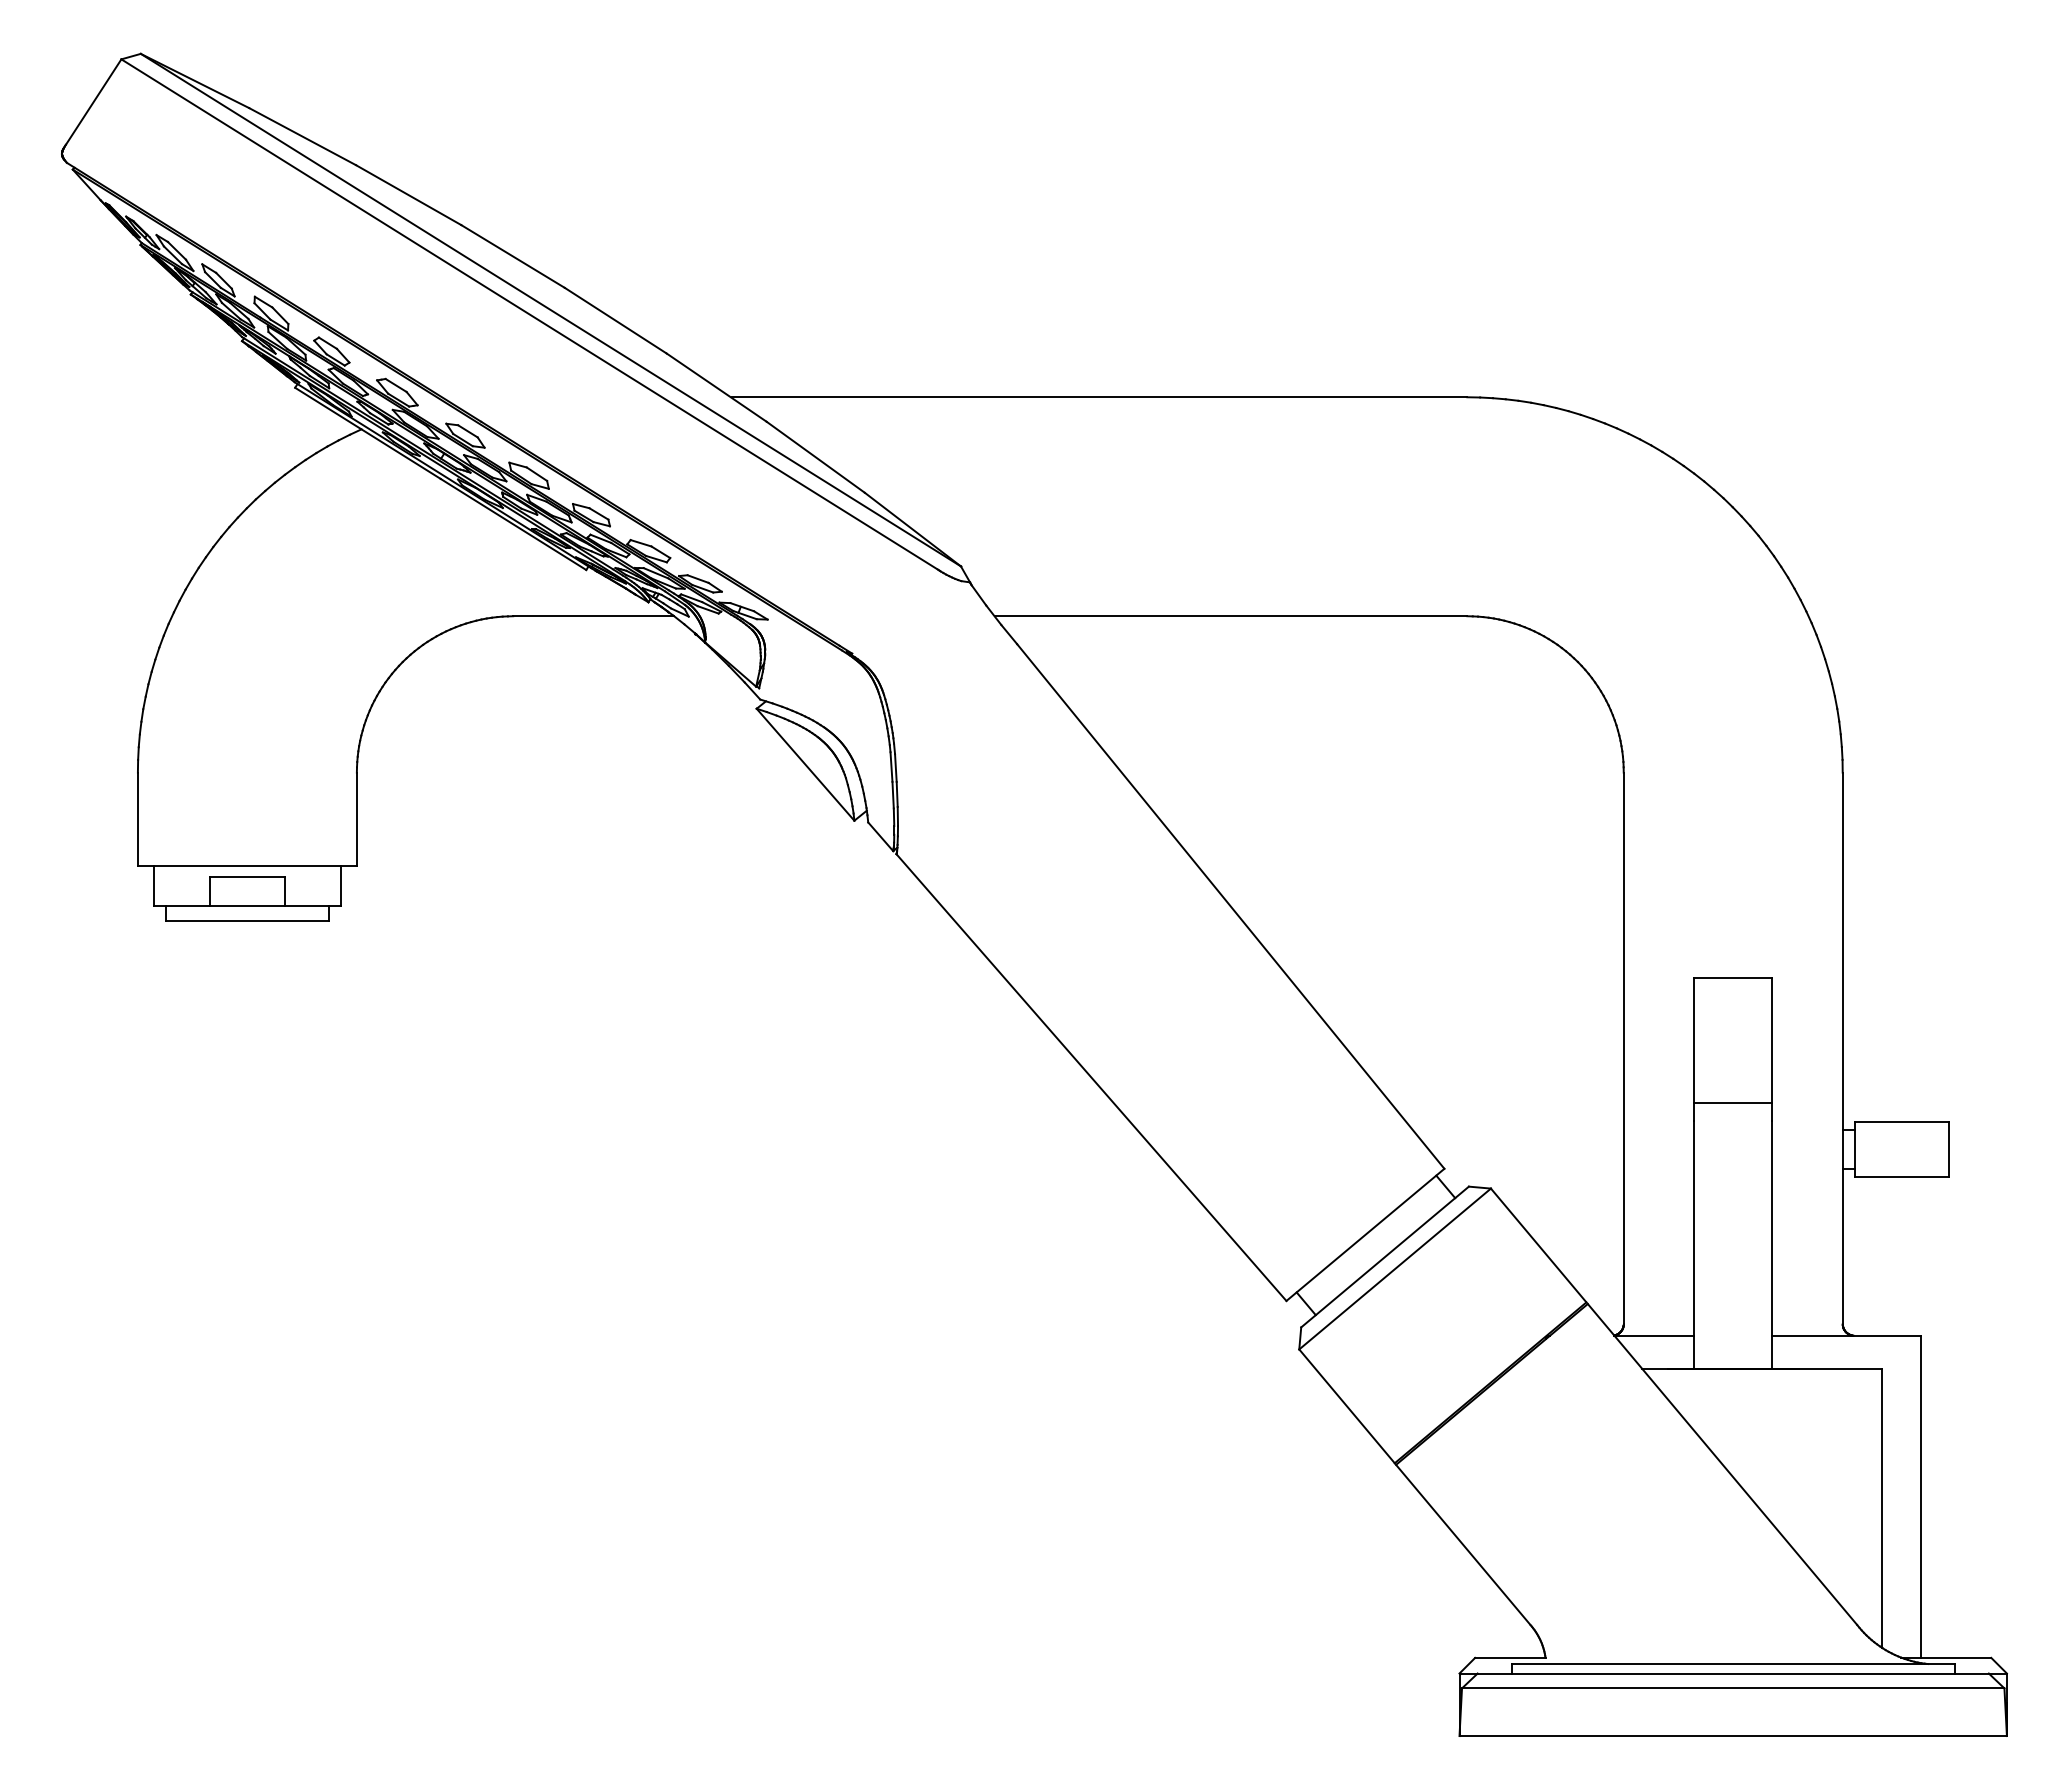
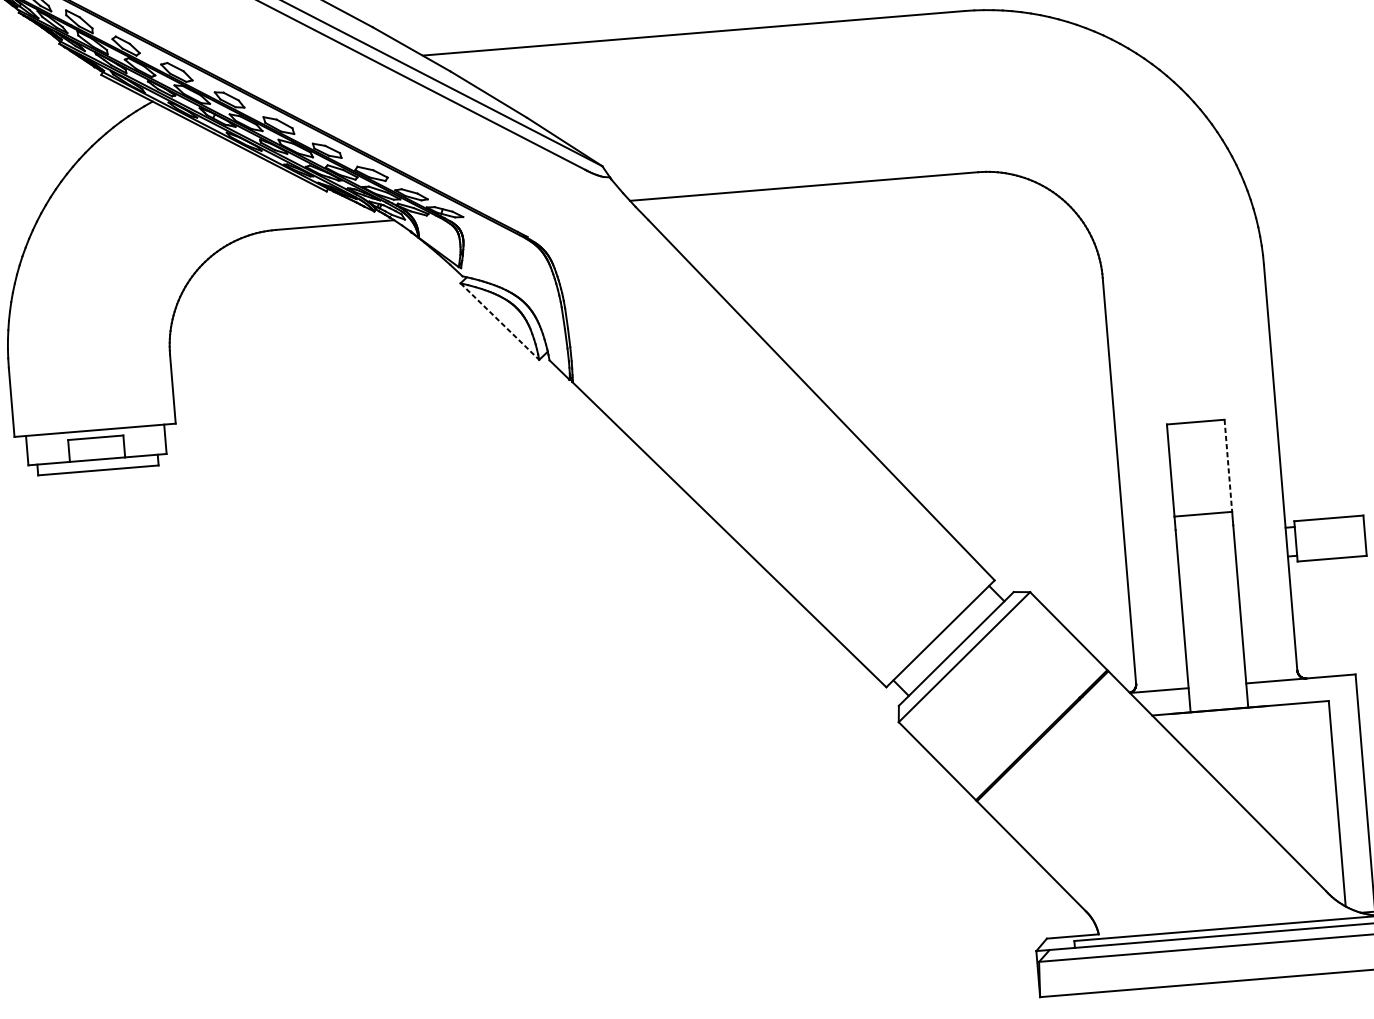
line: (805, 765) -> (499, 322), solid -> dashed
line: (1772, 1040) -> (1228, 466), solid -> dashed

